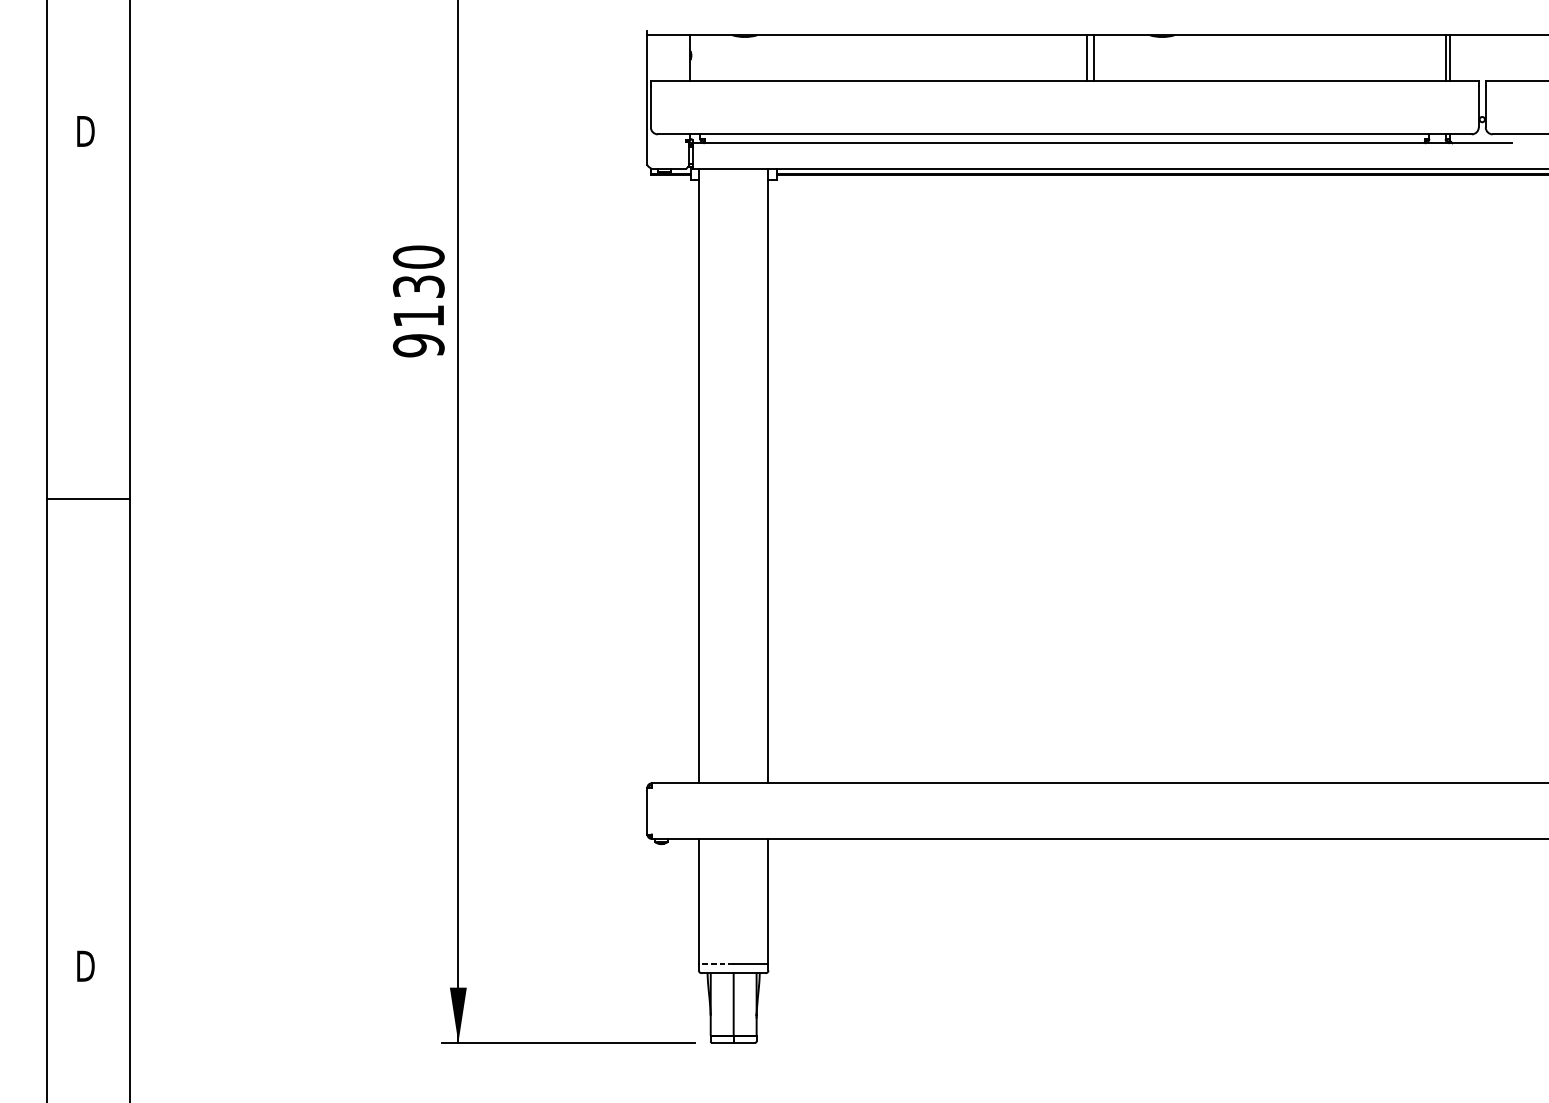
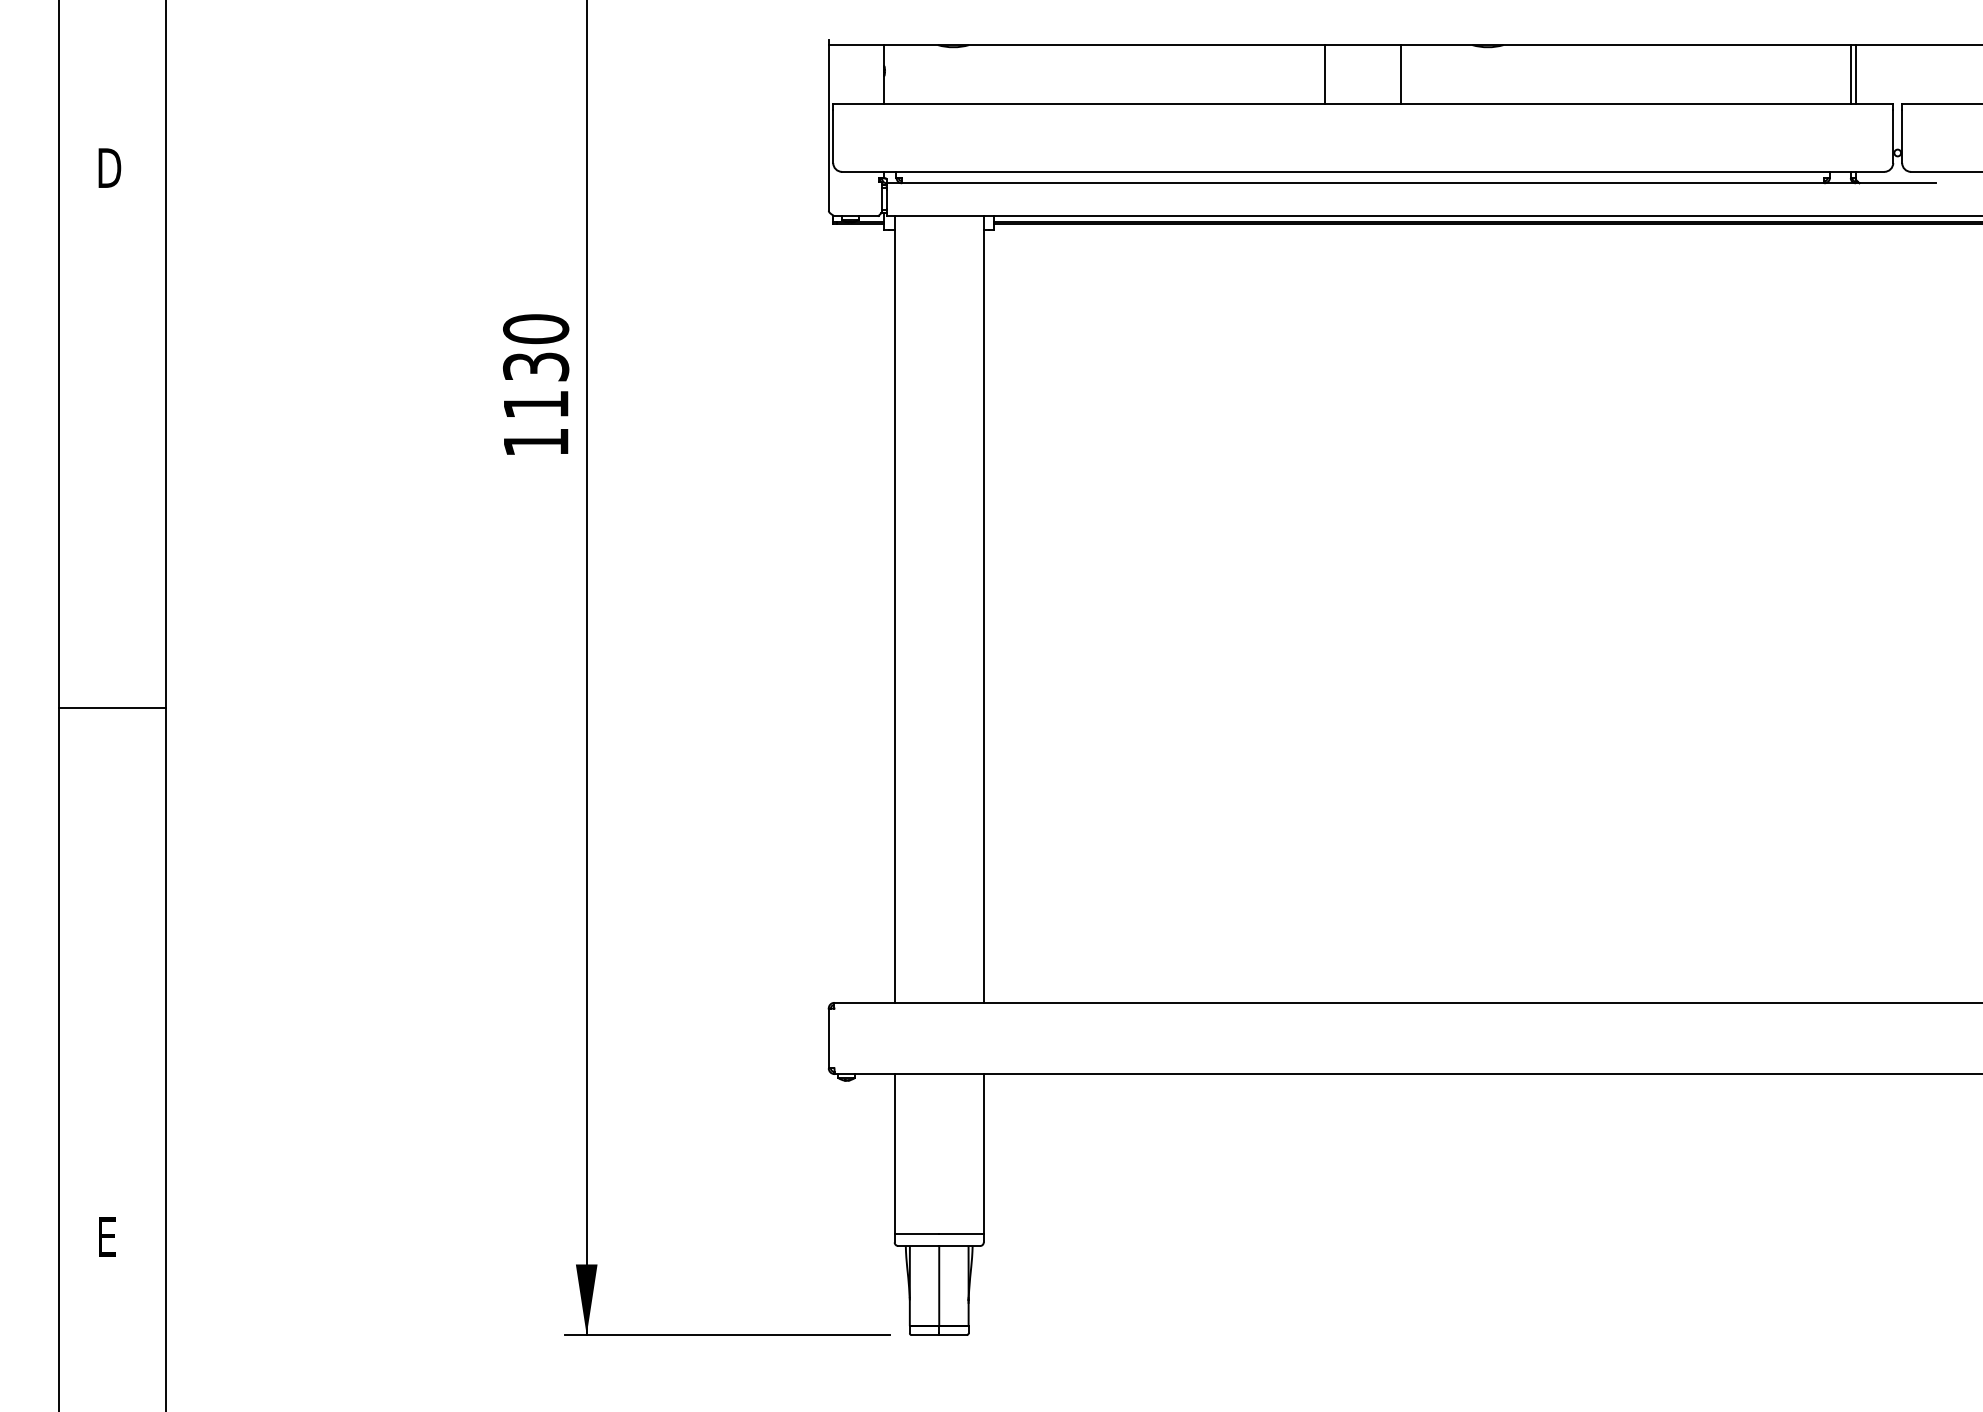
line: (1086, 58) -> (1325, 74), moved
text: (419, 345) -> (536, 442), 9130 -> 1130
line: (88, 498) -> (112, 707), moved
line: (715, 963) -> (916, 1233), dashed -> solid
text: (85, 965) -> (109, 1236), D -> E

